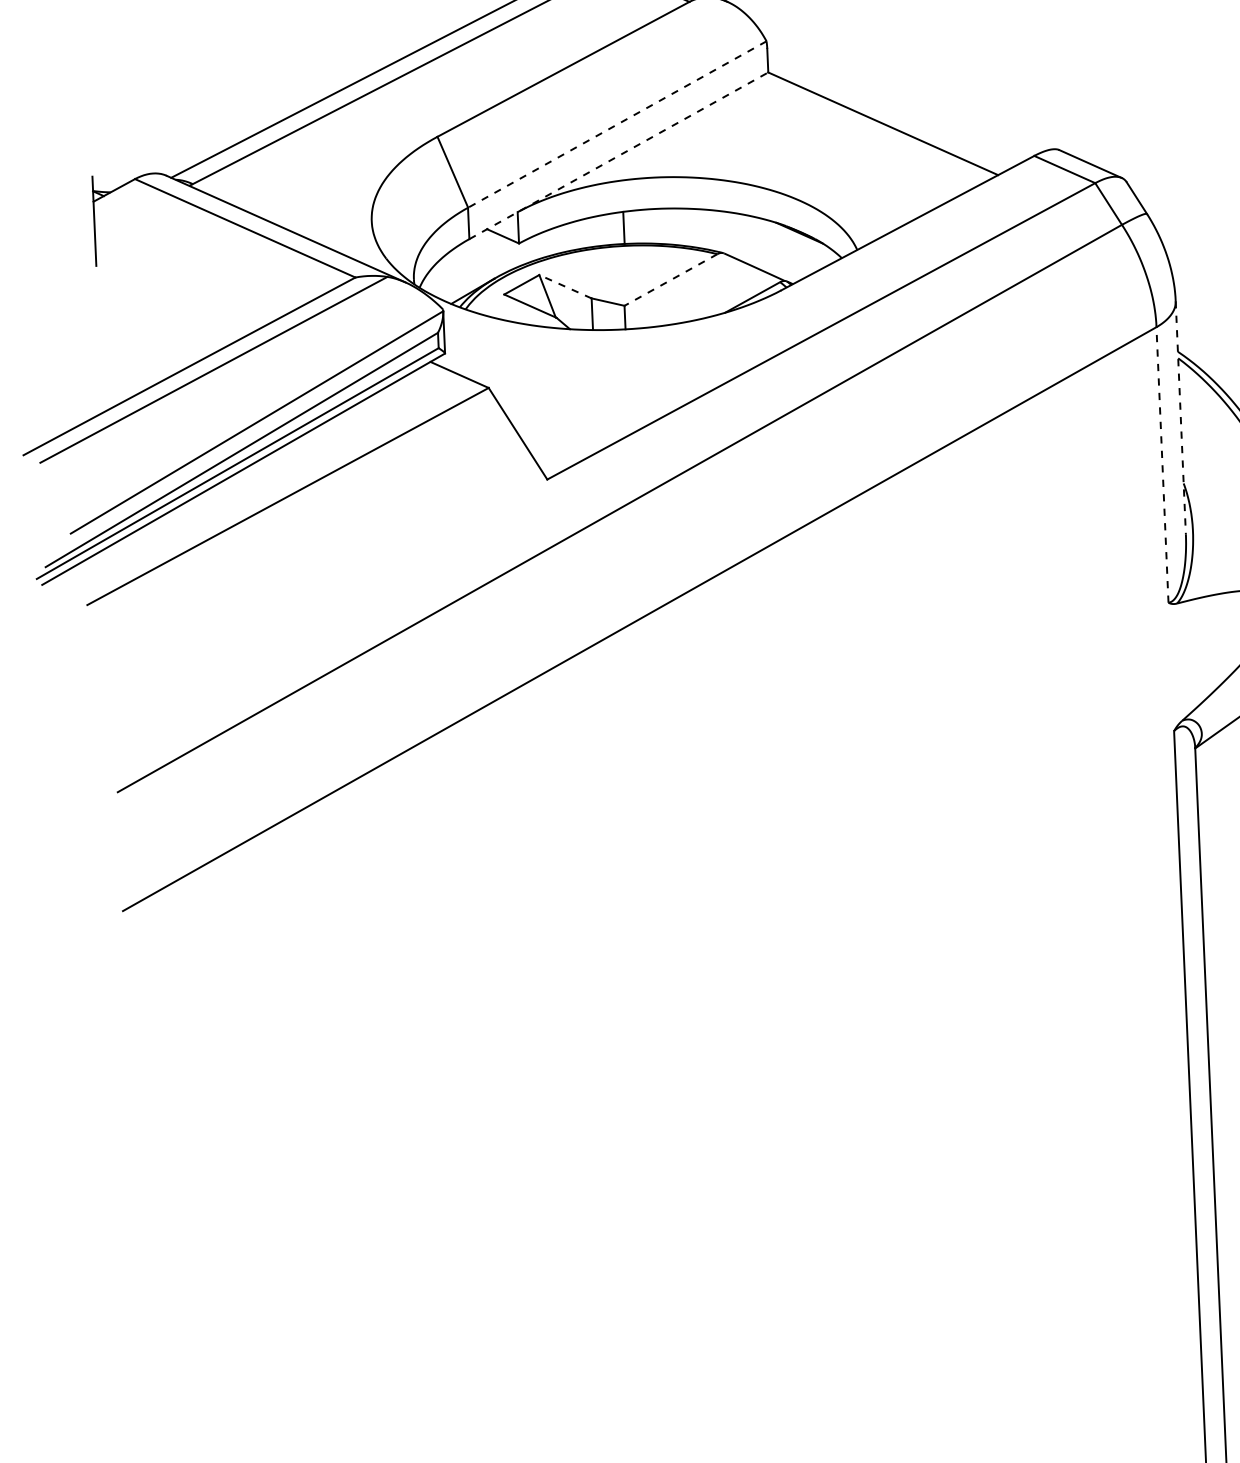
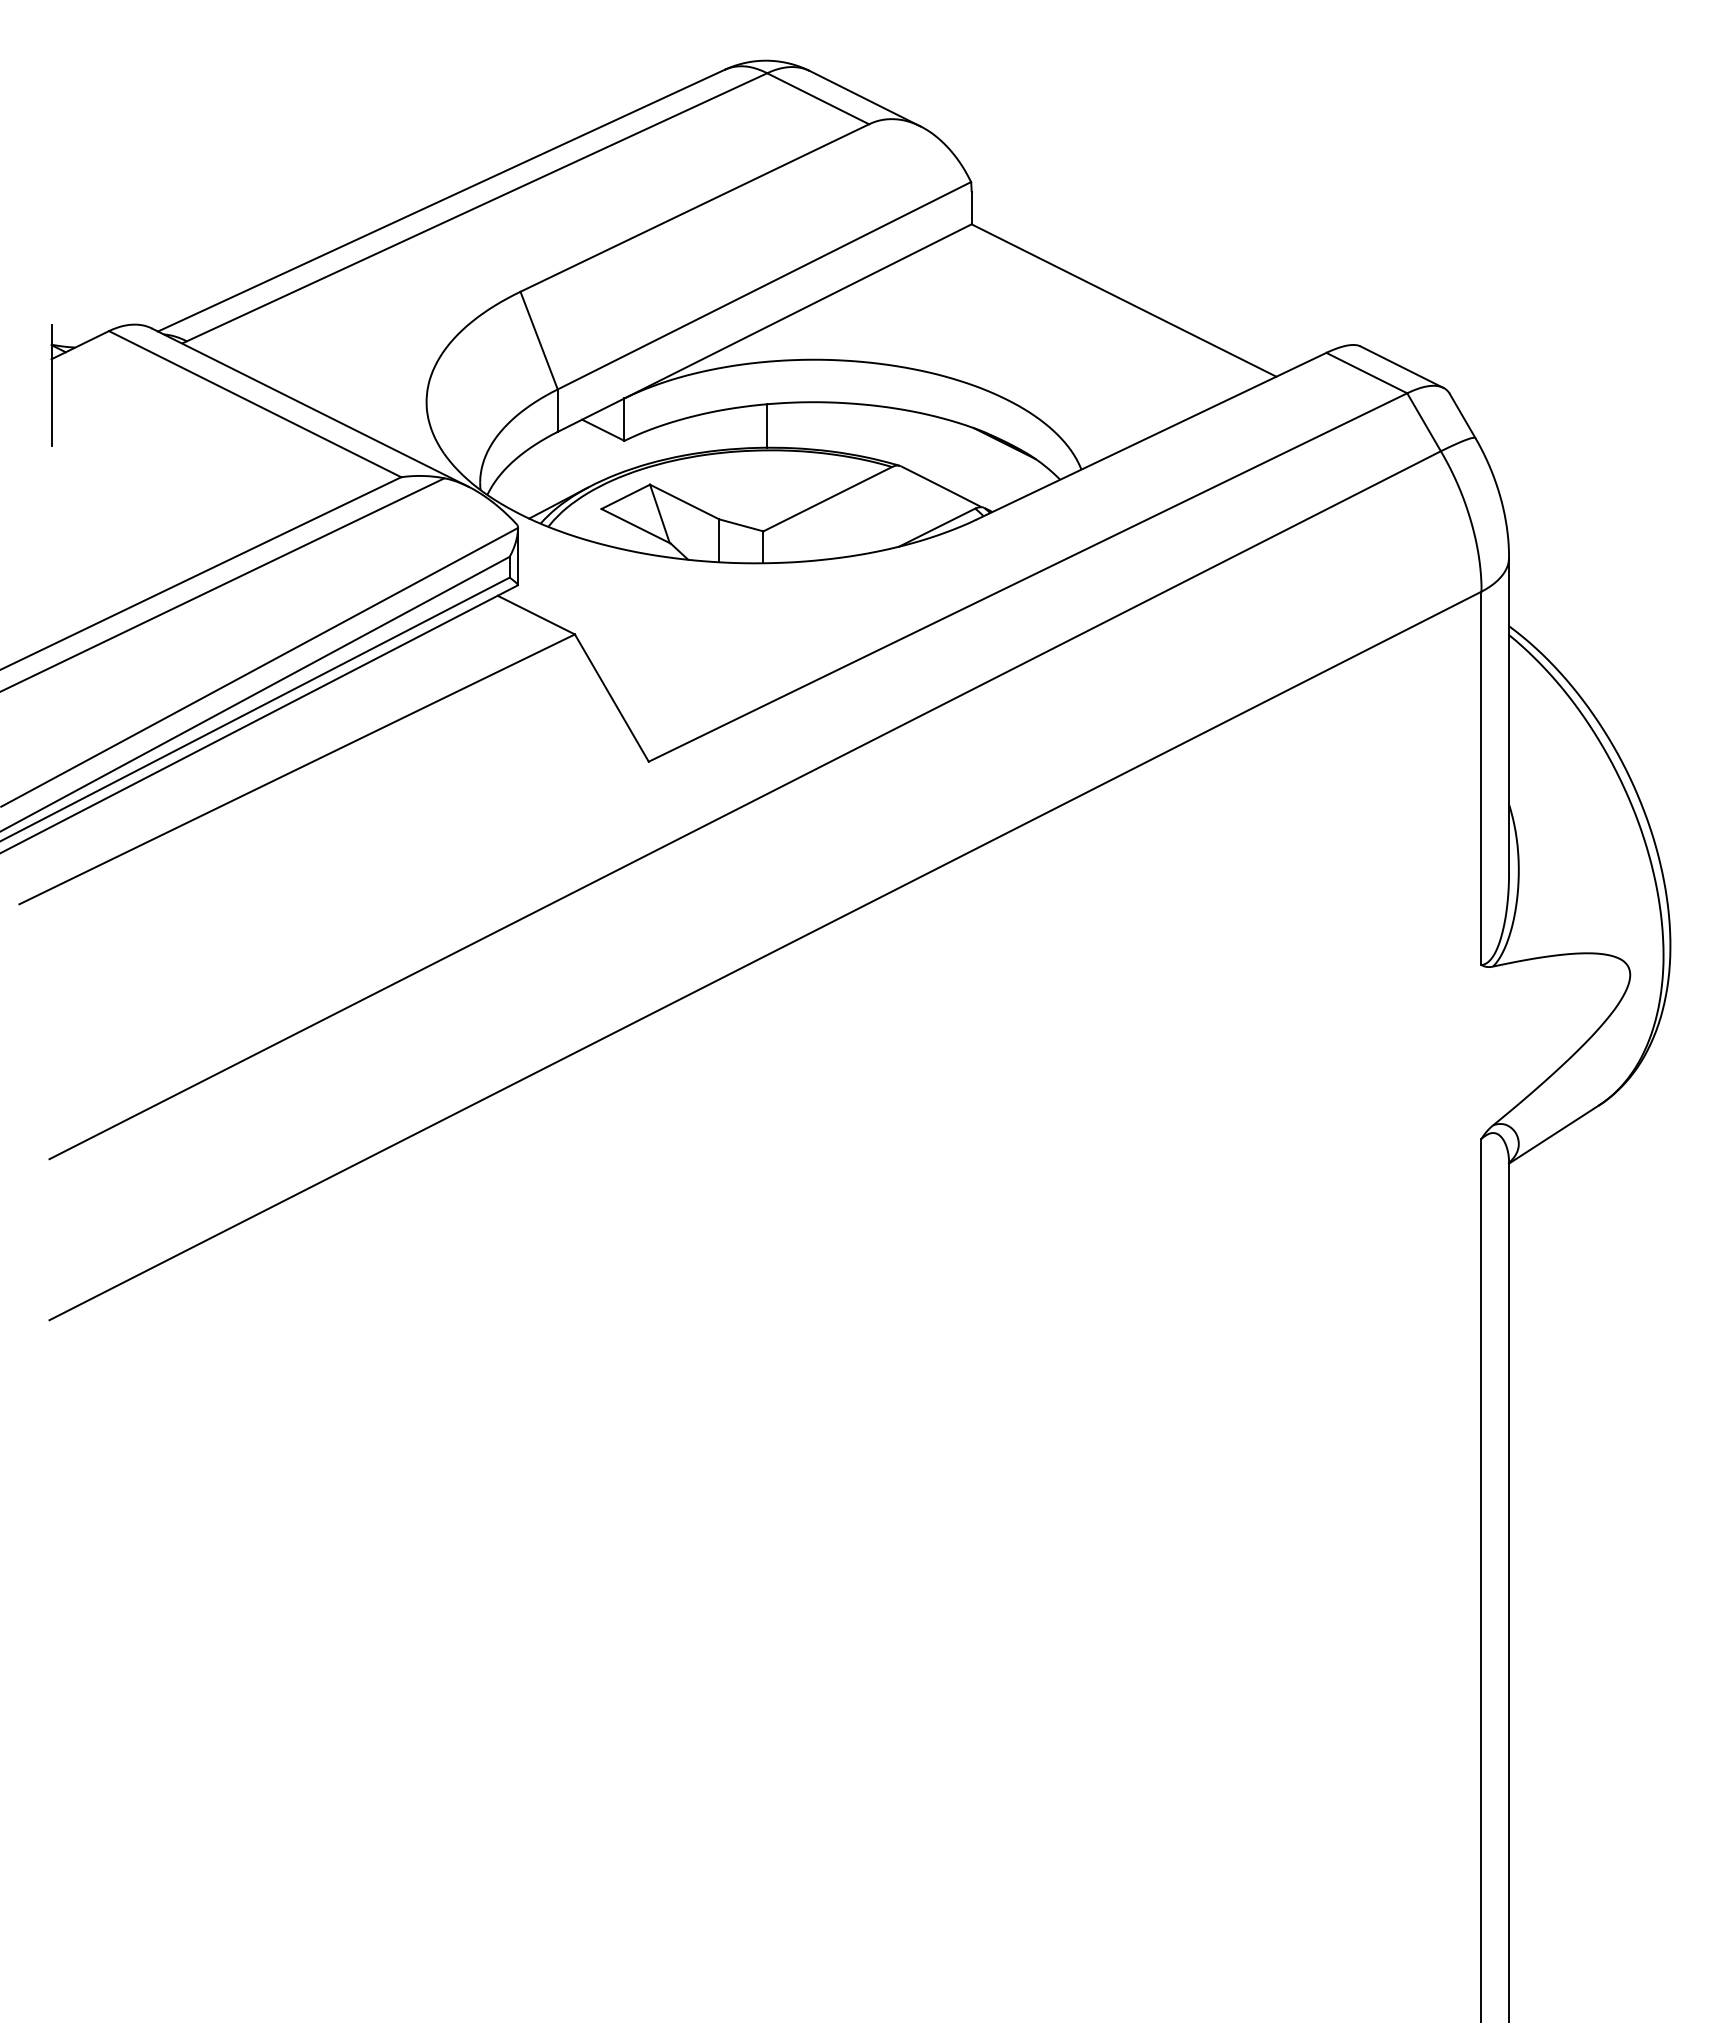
line: (617, 124) -> (764, 285), dashed -> solid
line: (618, 156) -> (764, 328), dashed -> solid
line: (670, 280) -> (827, 499), dashed -> solid
line: (565, 287) -> (684, 502), dashed -> solid
line: (1181, 417) -> (1509, 715), dashed -> solid
line: (1162, 465) -> (1481, 778), dashed -> solid

